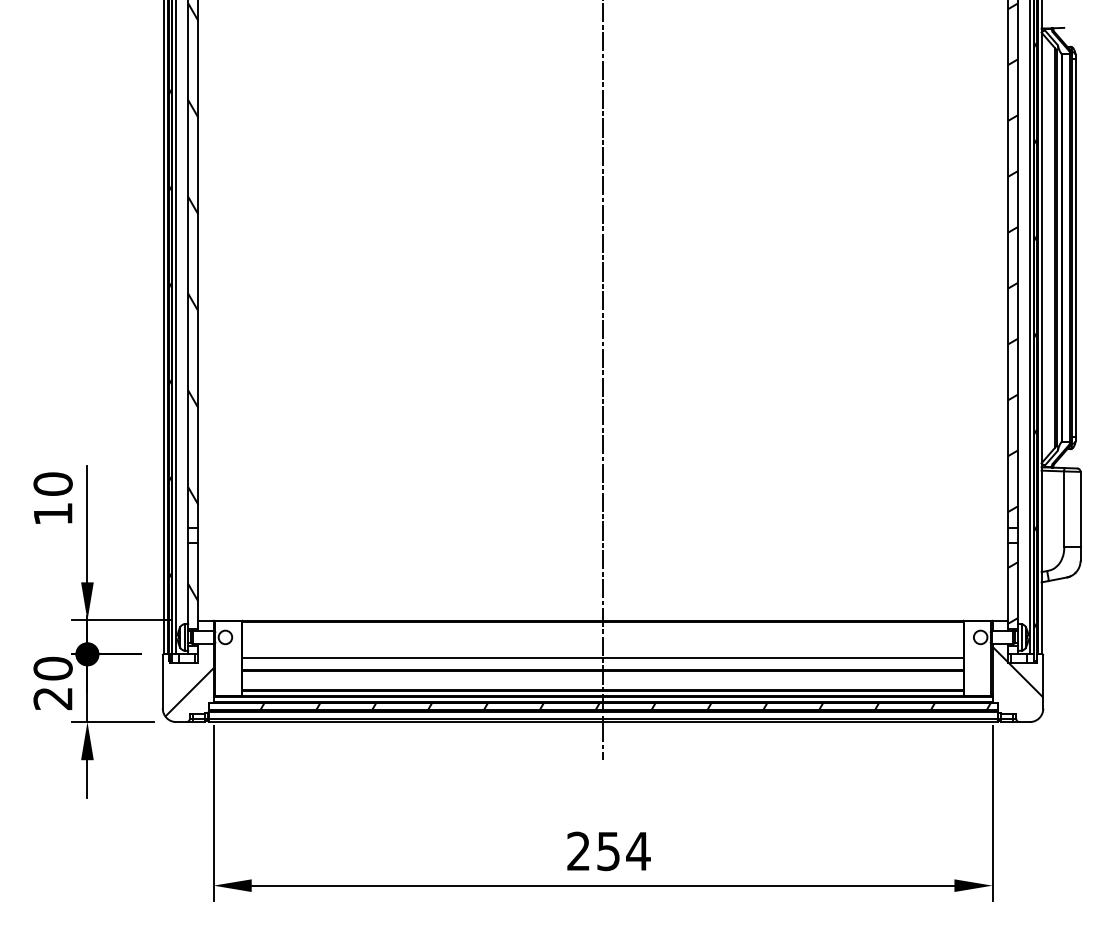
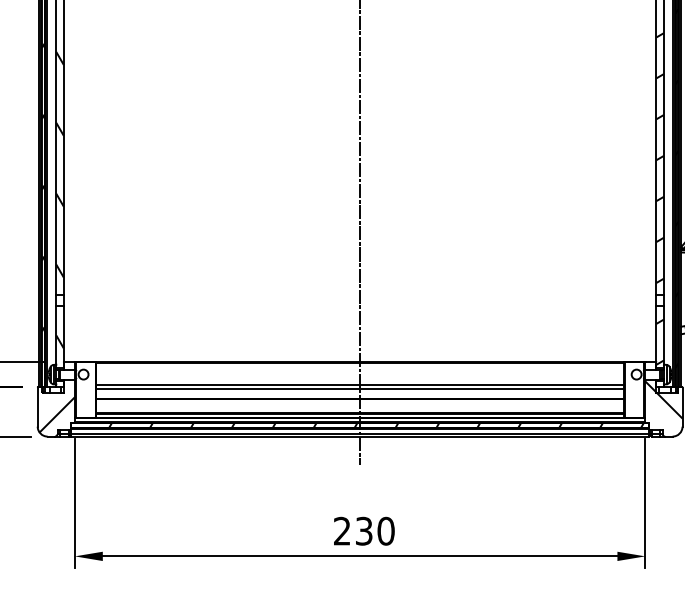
line: (602, 650) -> (359, 384), added
text: (623, 851) -> (375, 531), 254 -> 230

